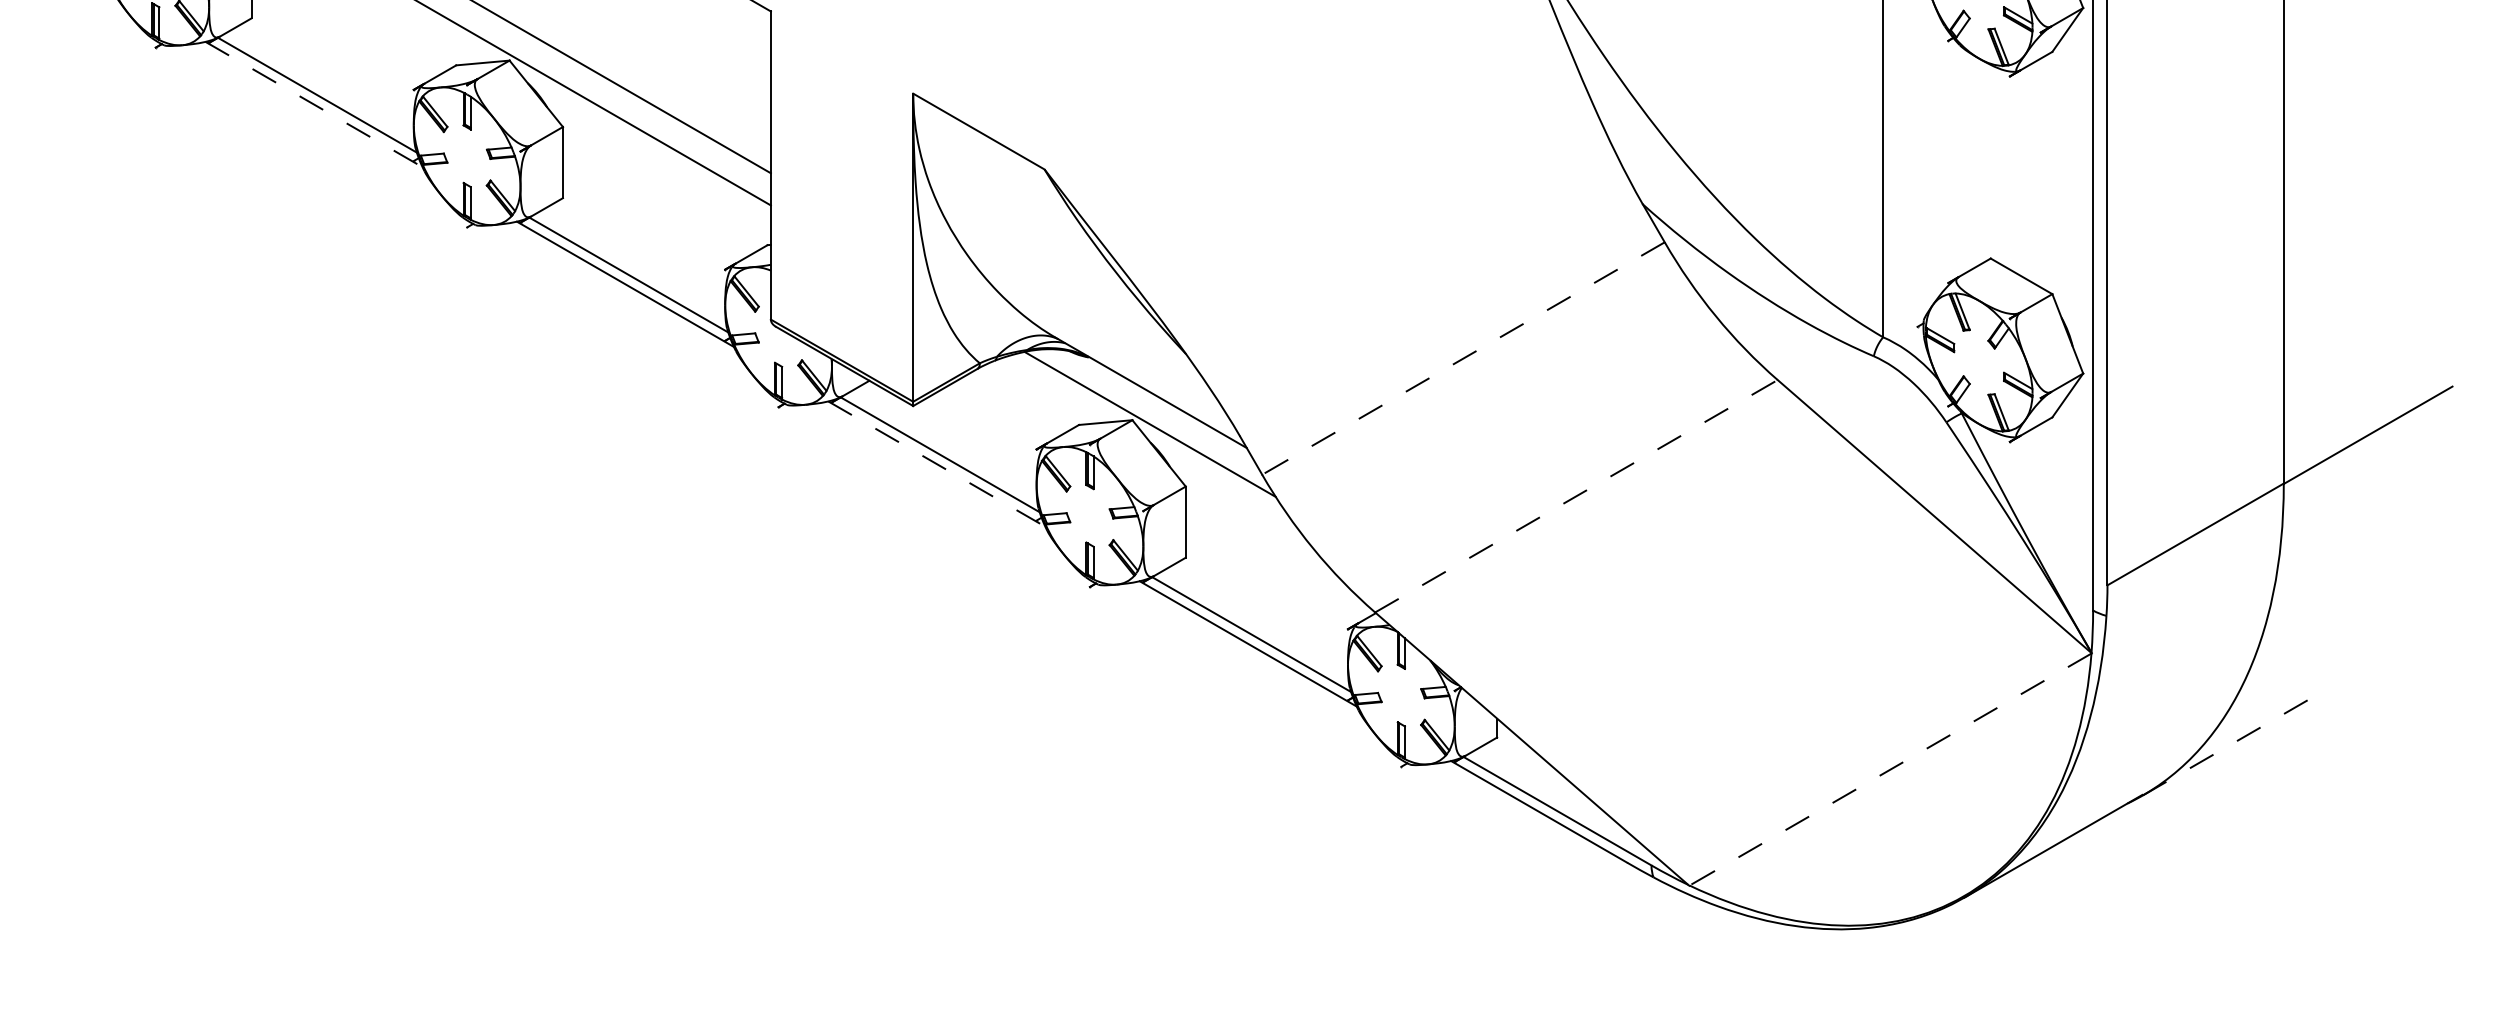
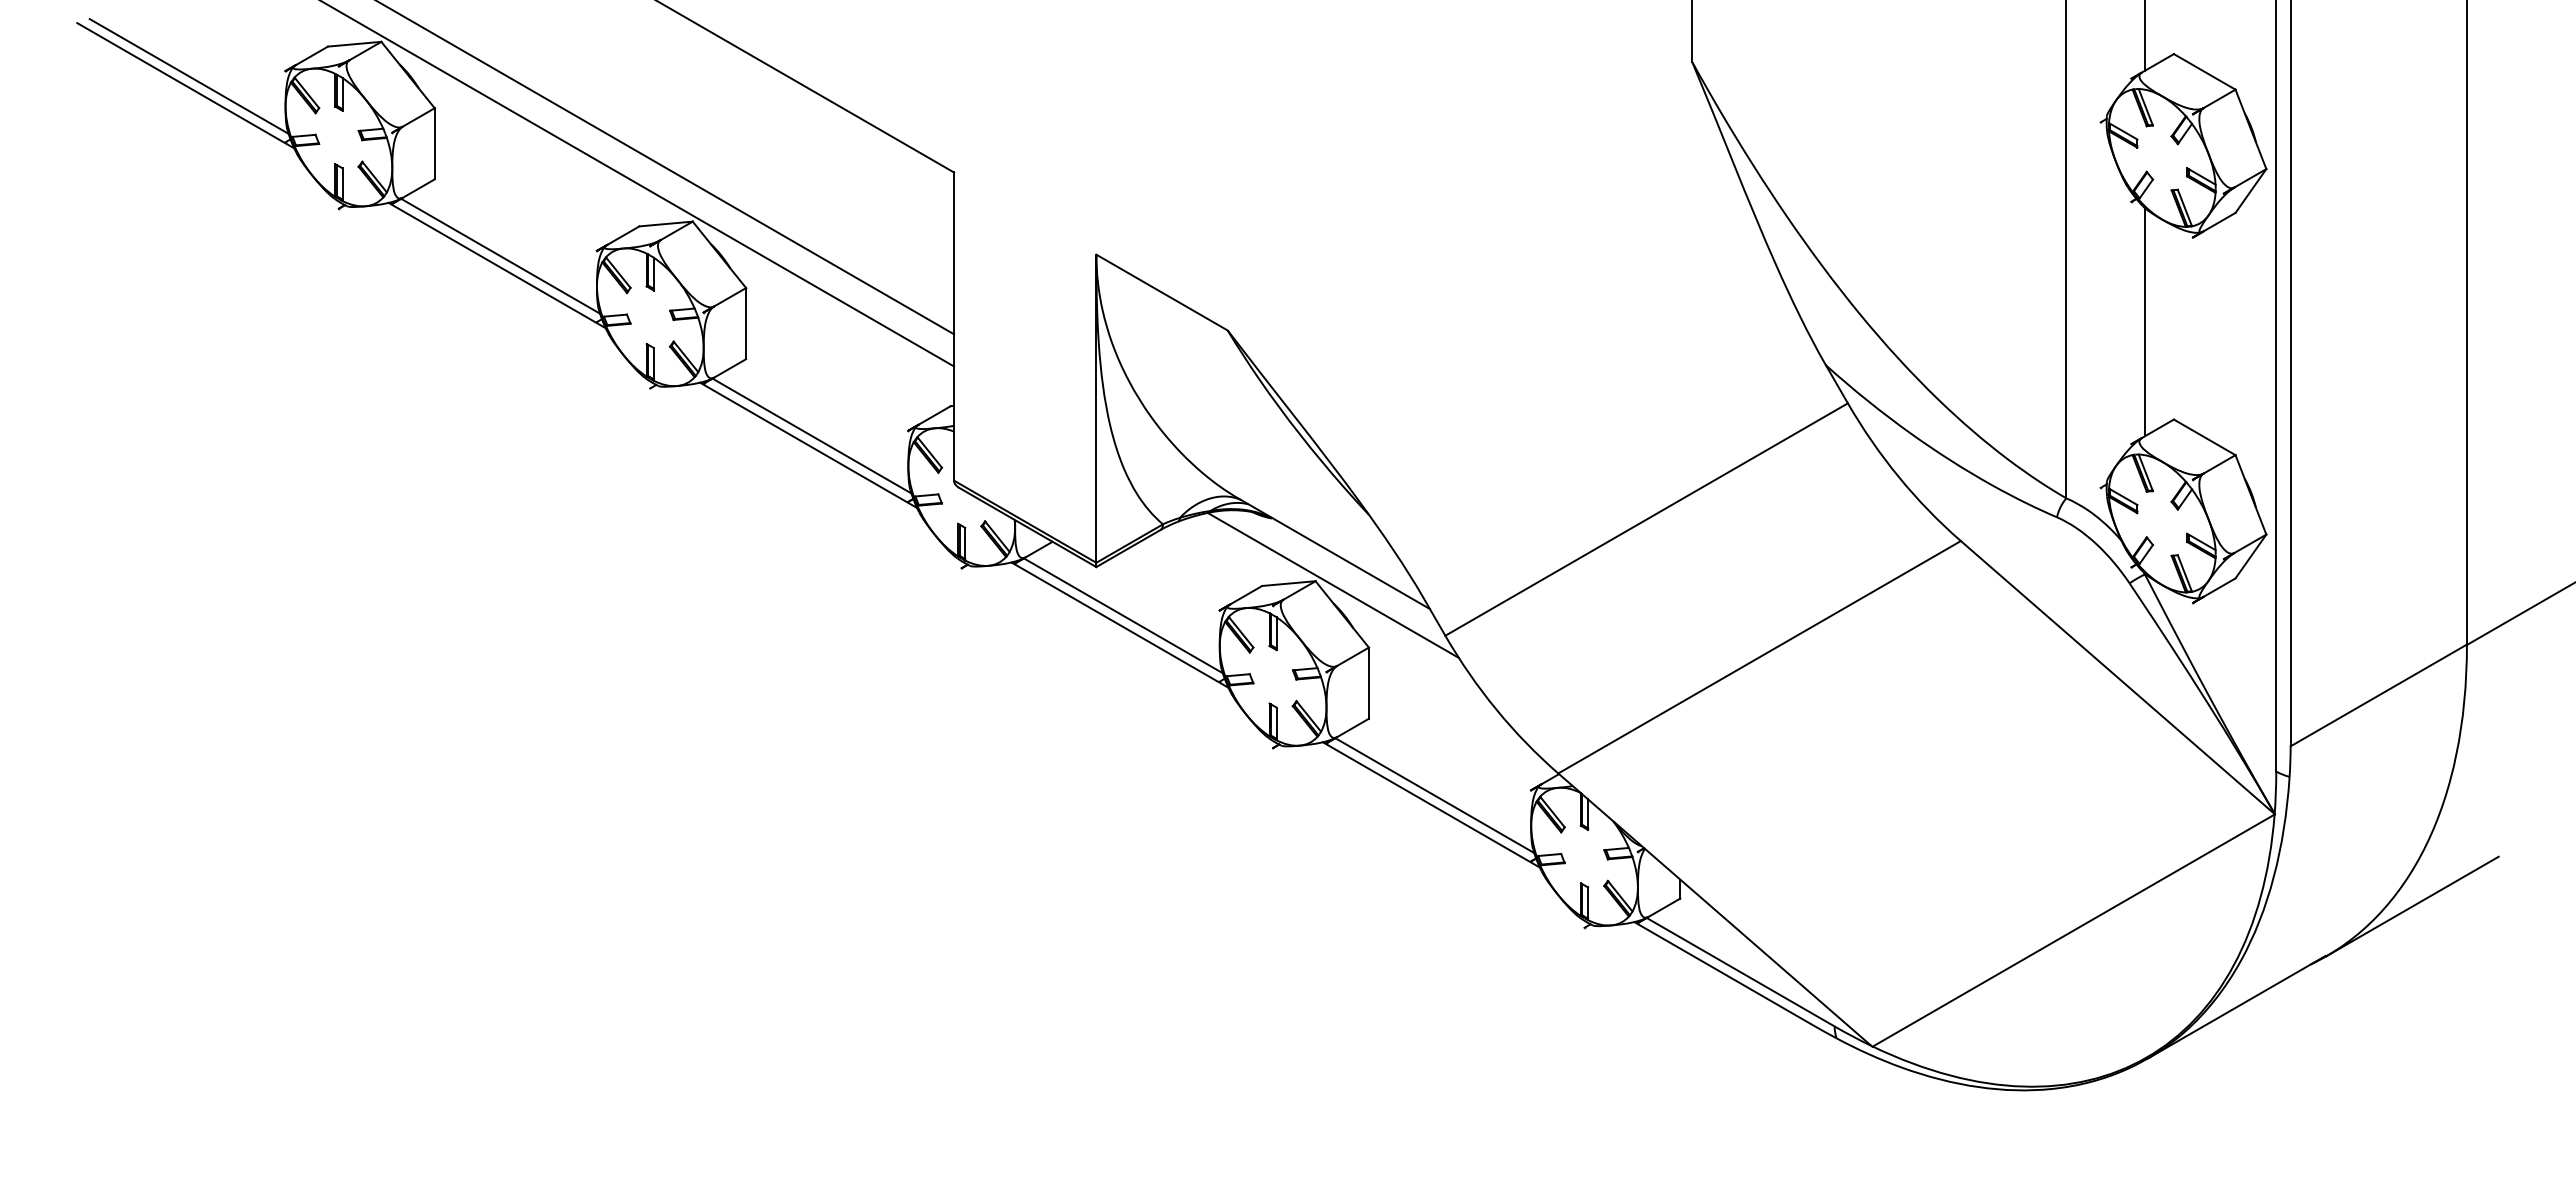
line: (314, 104) -> (497, 265), dashed -> solid
line: (1961, 161) -> (2144, 322), added
line: (1463, 358) -> (1646, 519), dashed -> solid
line: (937, 464) -> (1120, 625), dashed -> solid
line: (1577, 496) -> (1760, 657), dashed -> solid
line: (2229, 745) -> (2412, 906), dashed -> solid
line: (1890, 769) -> (2073, 930), dashed -> solid

